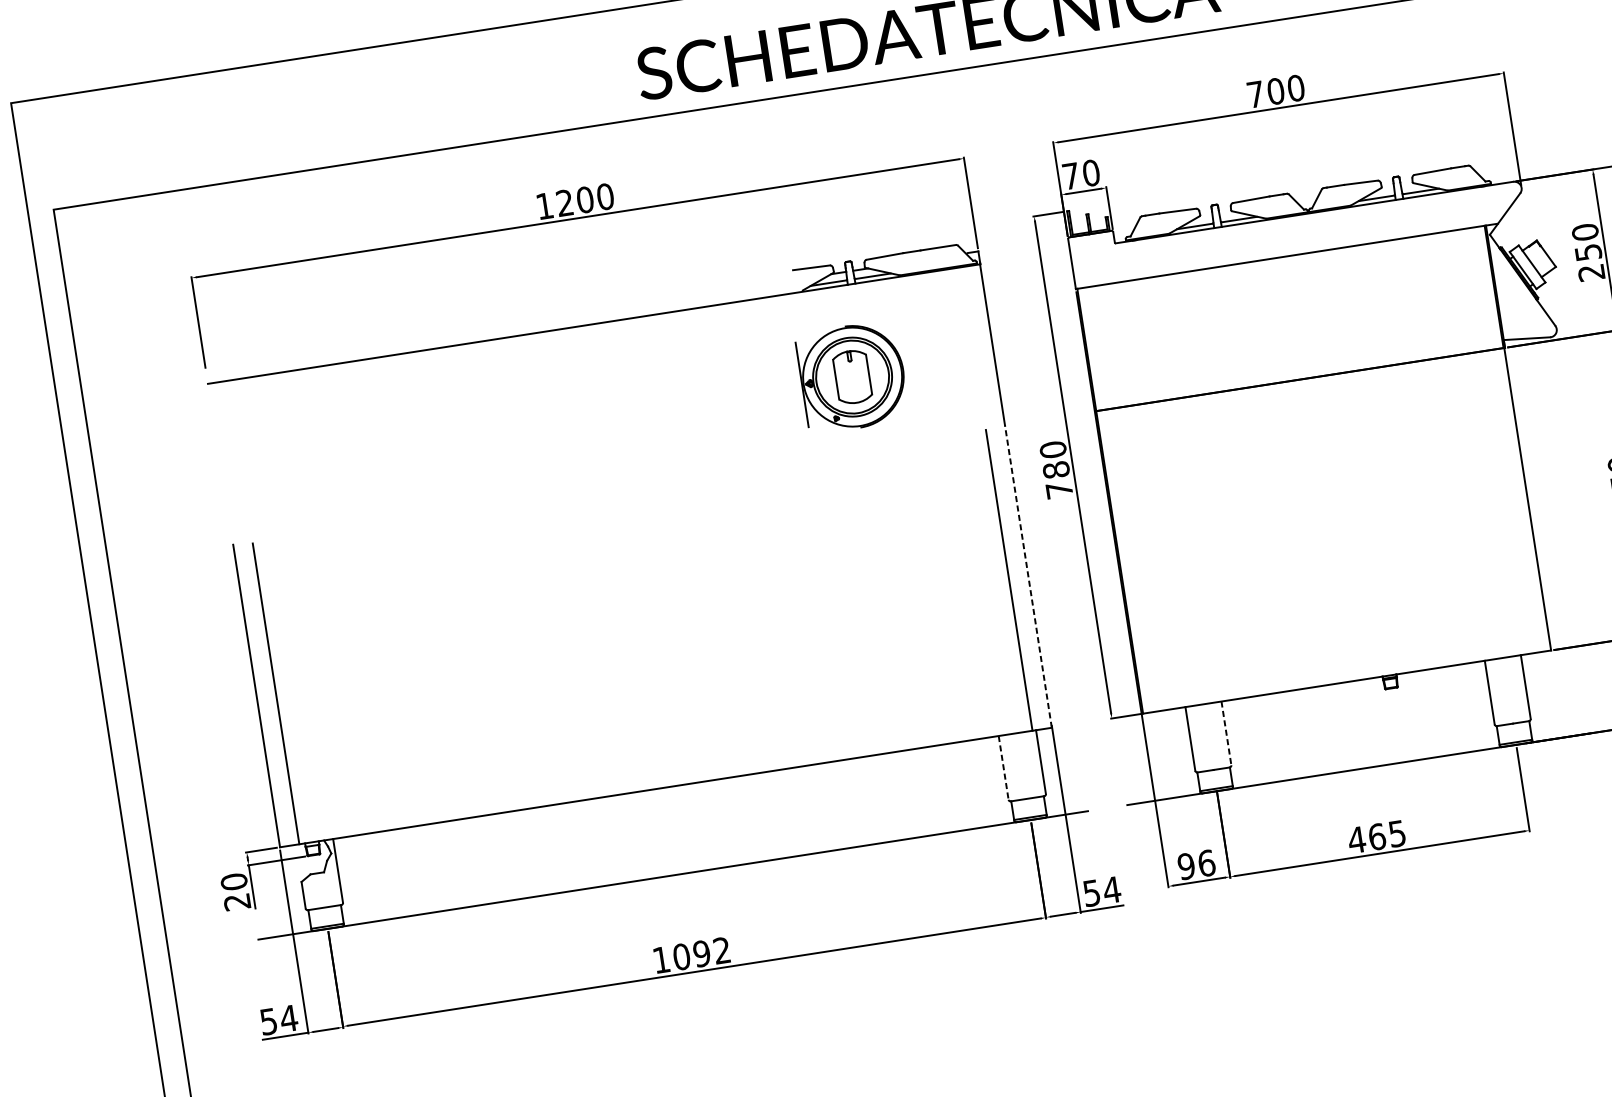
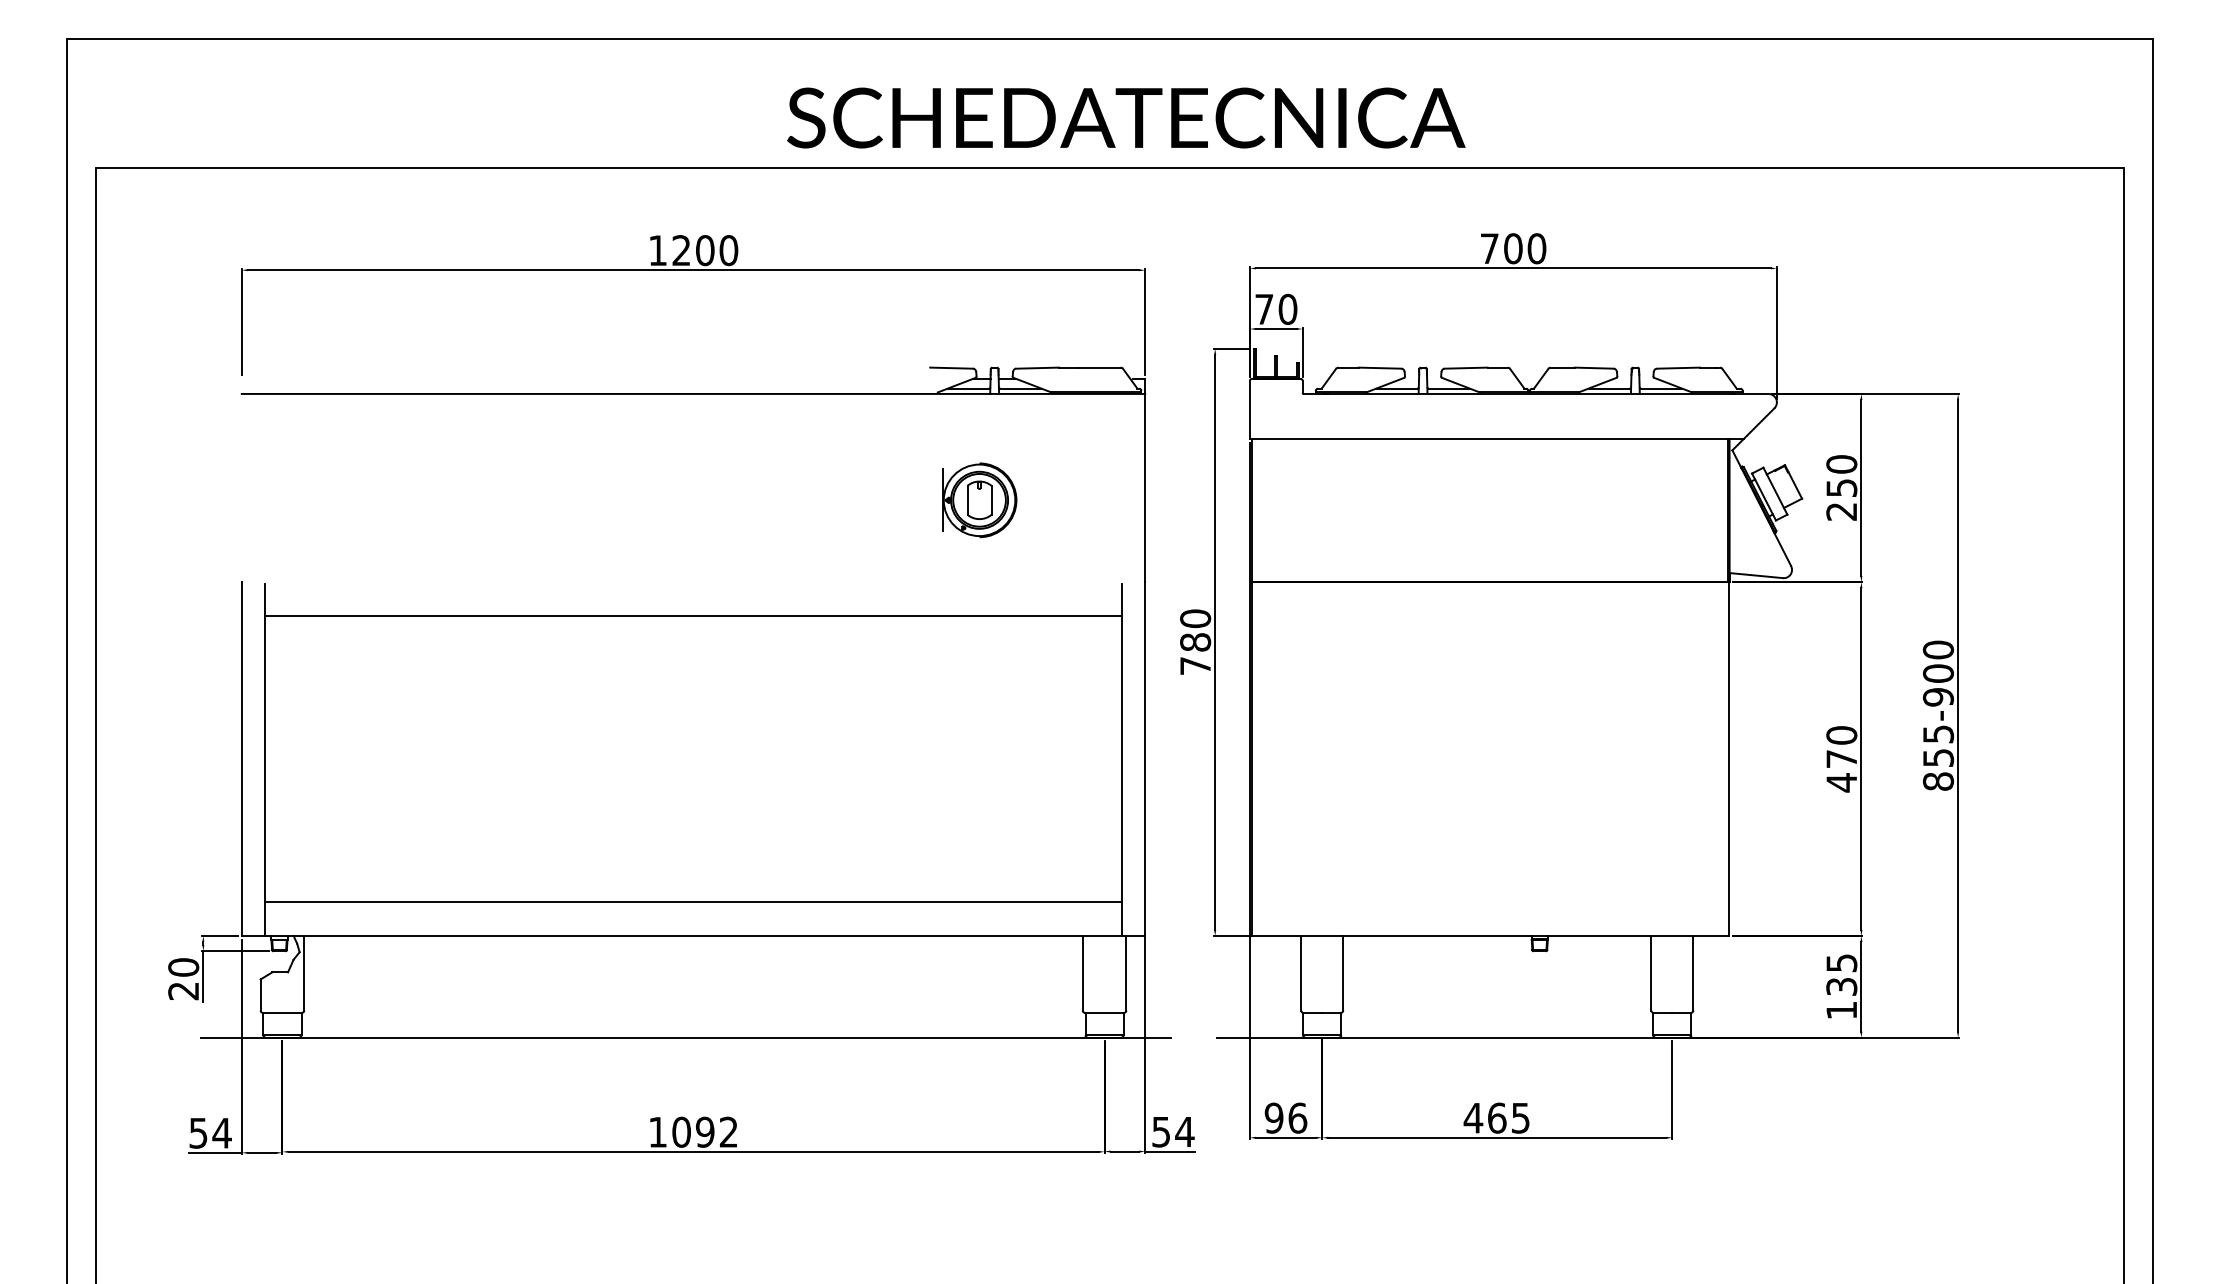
part: (852, 377) -> (979, 500), size x0.62
line: (623, 514) -> (693, 616), added
line: (1028, 576) -> (1144, 759), dashed -> solid
line: (1226, 733) -> (1343, 973), dashed -> solid
line: (661, 758) -> (693, 902), added
line: (1003, 768) -> (1082, 973), dashed -> solid

